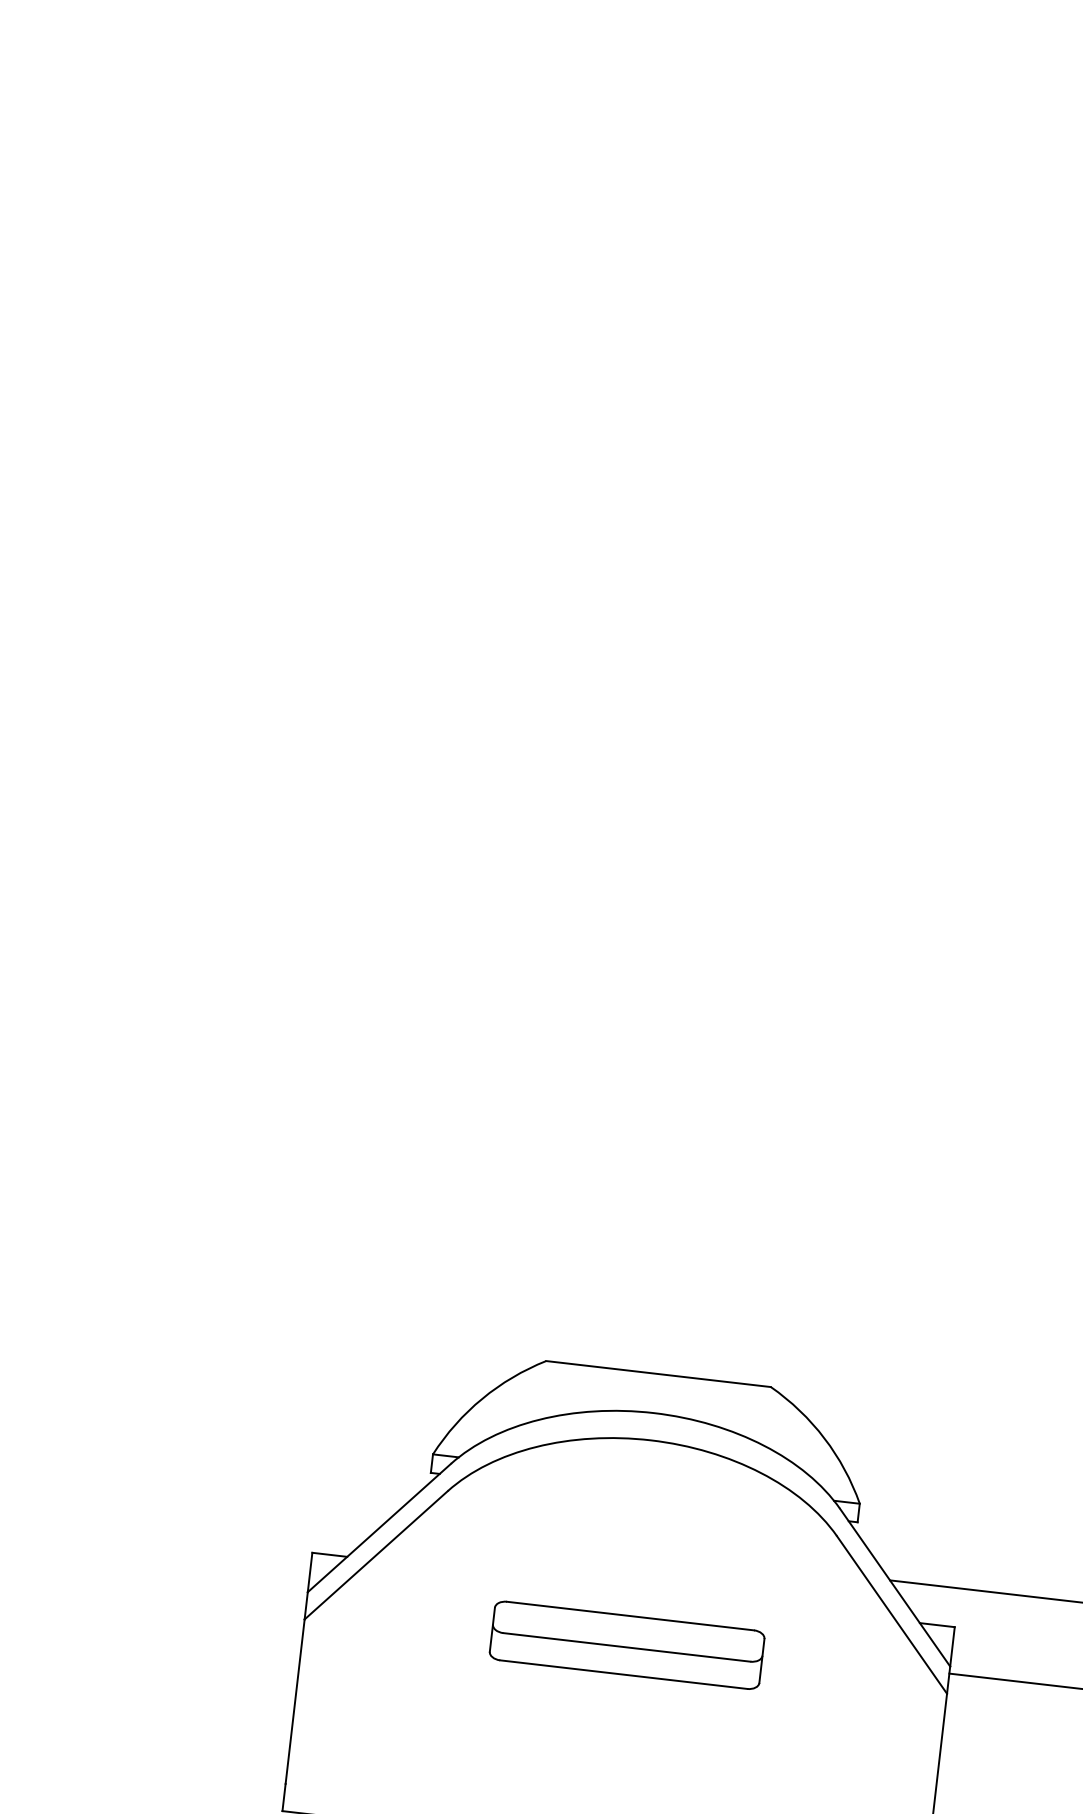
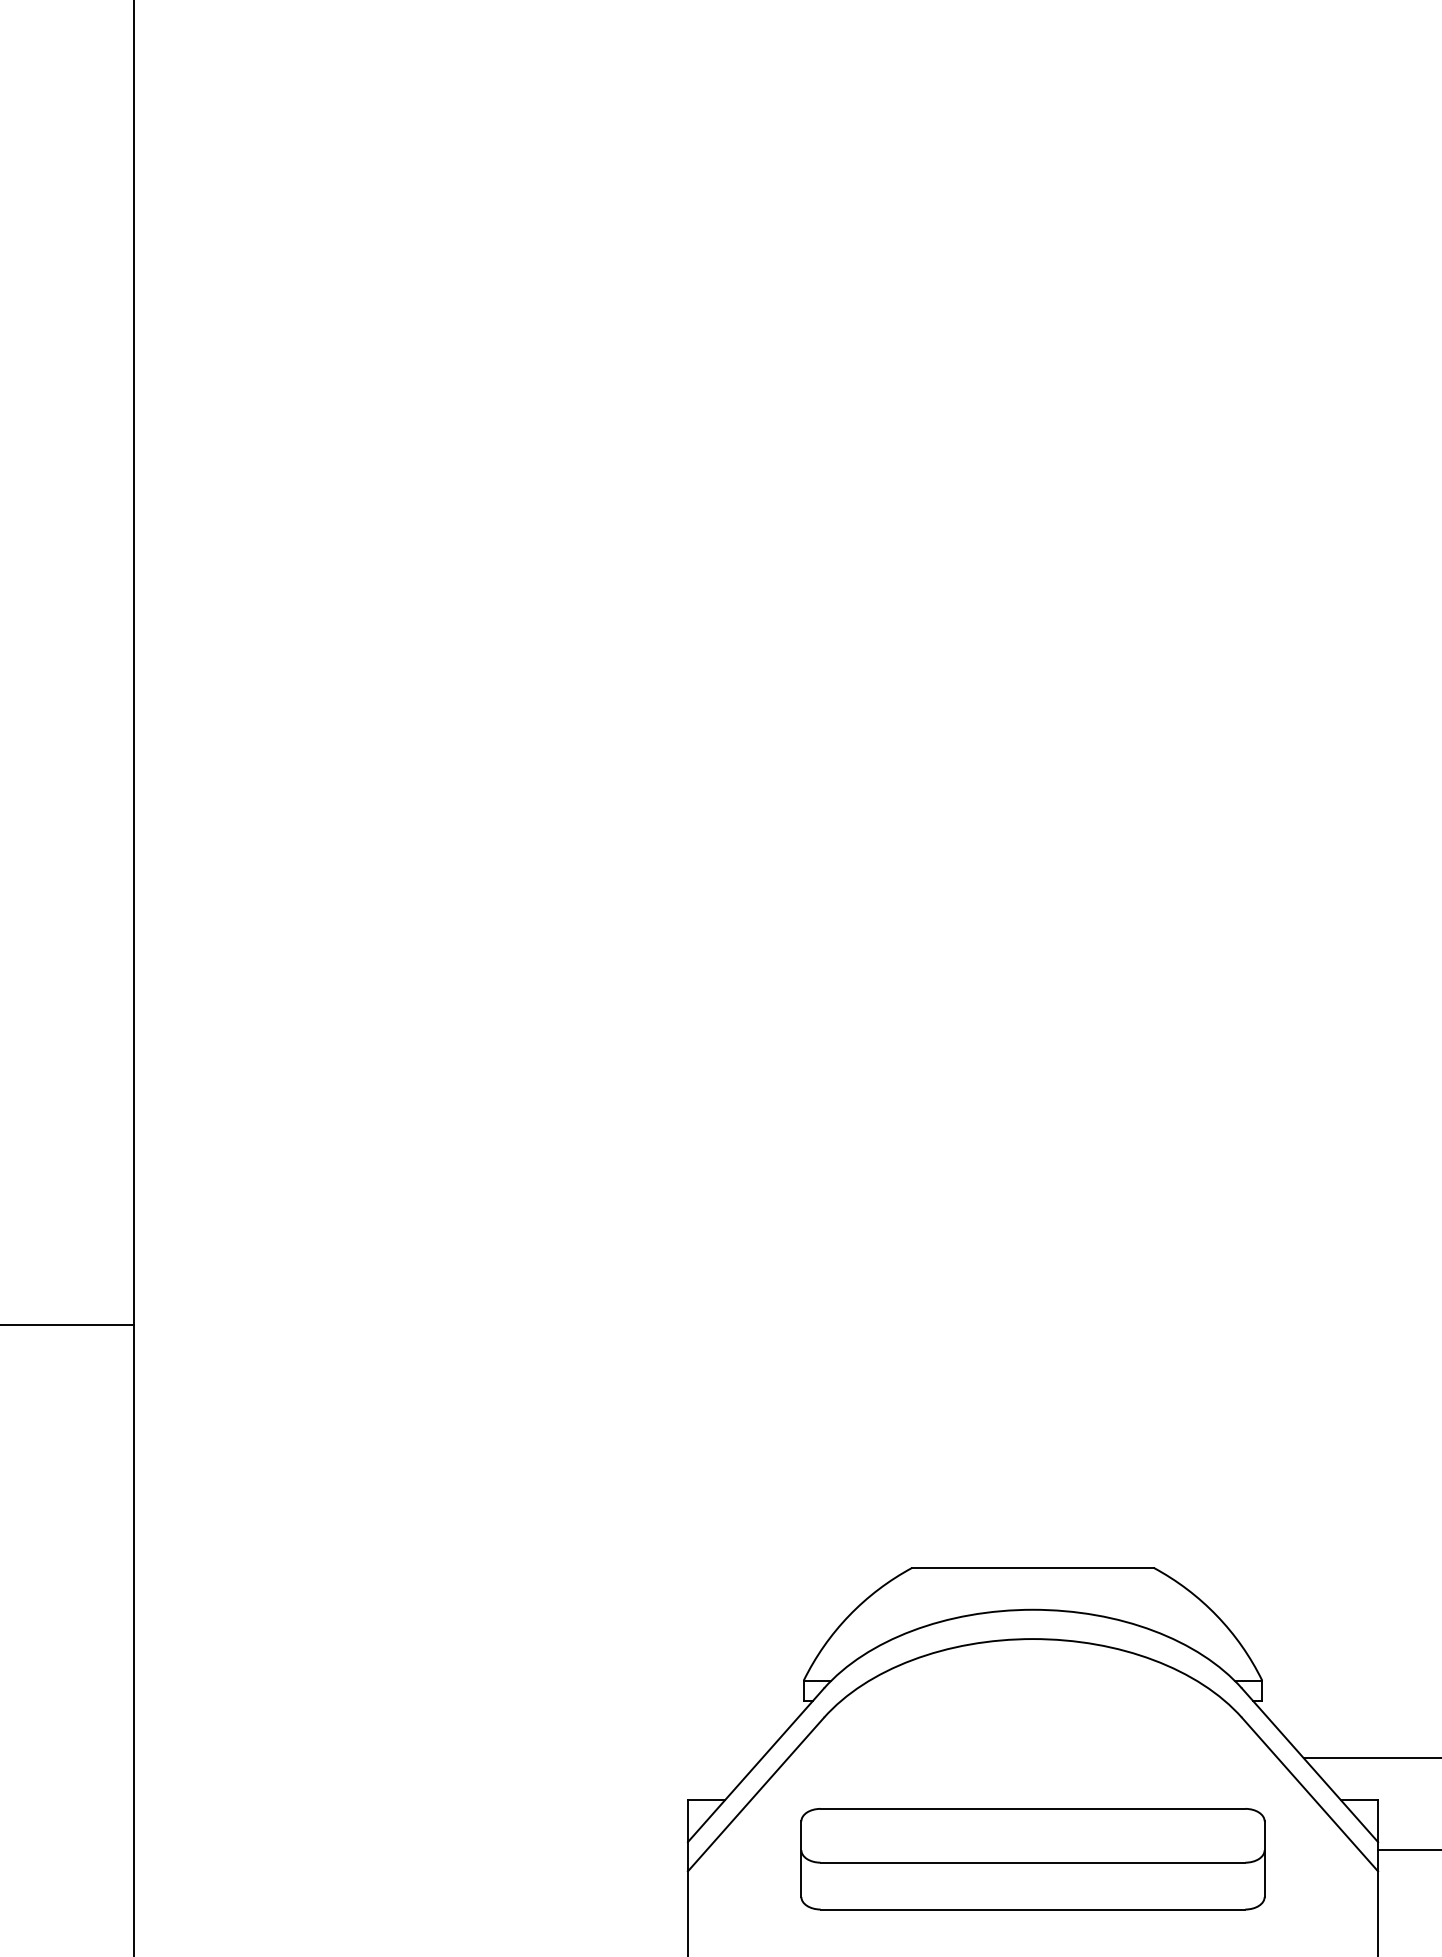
part: (626, 1645) -> (1032, 1859), size x1.6

